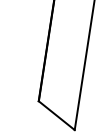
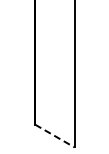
line: (56, 116) -> (54, 136), solid -> dashed

